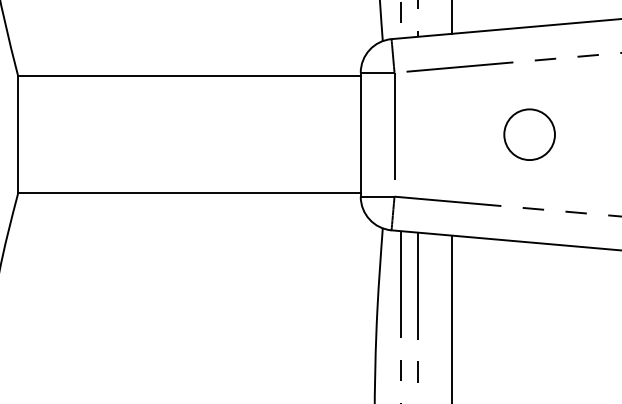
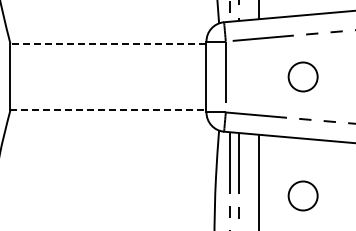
line: (187, 76) -> (107, 43), solid -> dashed
line: (189, 193) -> (108, 110), solid -> dashed
circle: (528, 341) -> (302, 195), added

